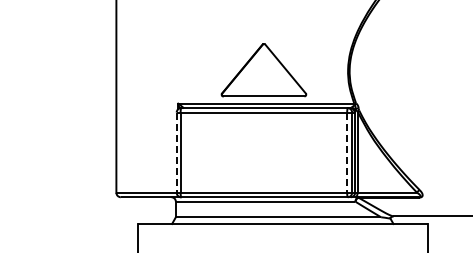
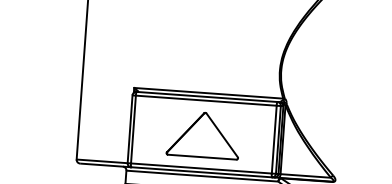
part: (263, 70) -> (203, 135), moved
line: (176, 153) -> (129, 129), dashed -> solid
line: (347, 153) -> (274, 140), dashed -> solid

